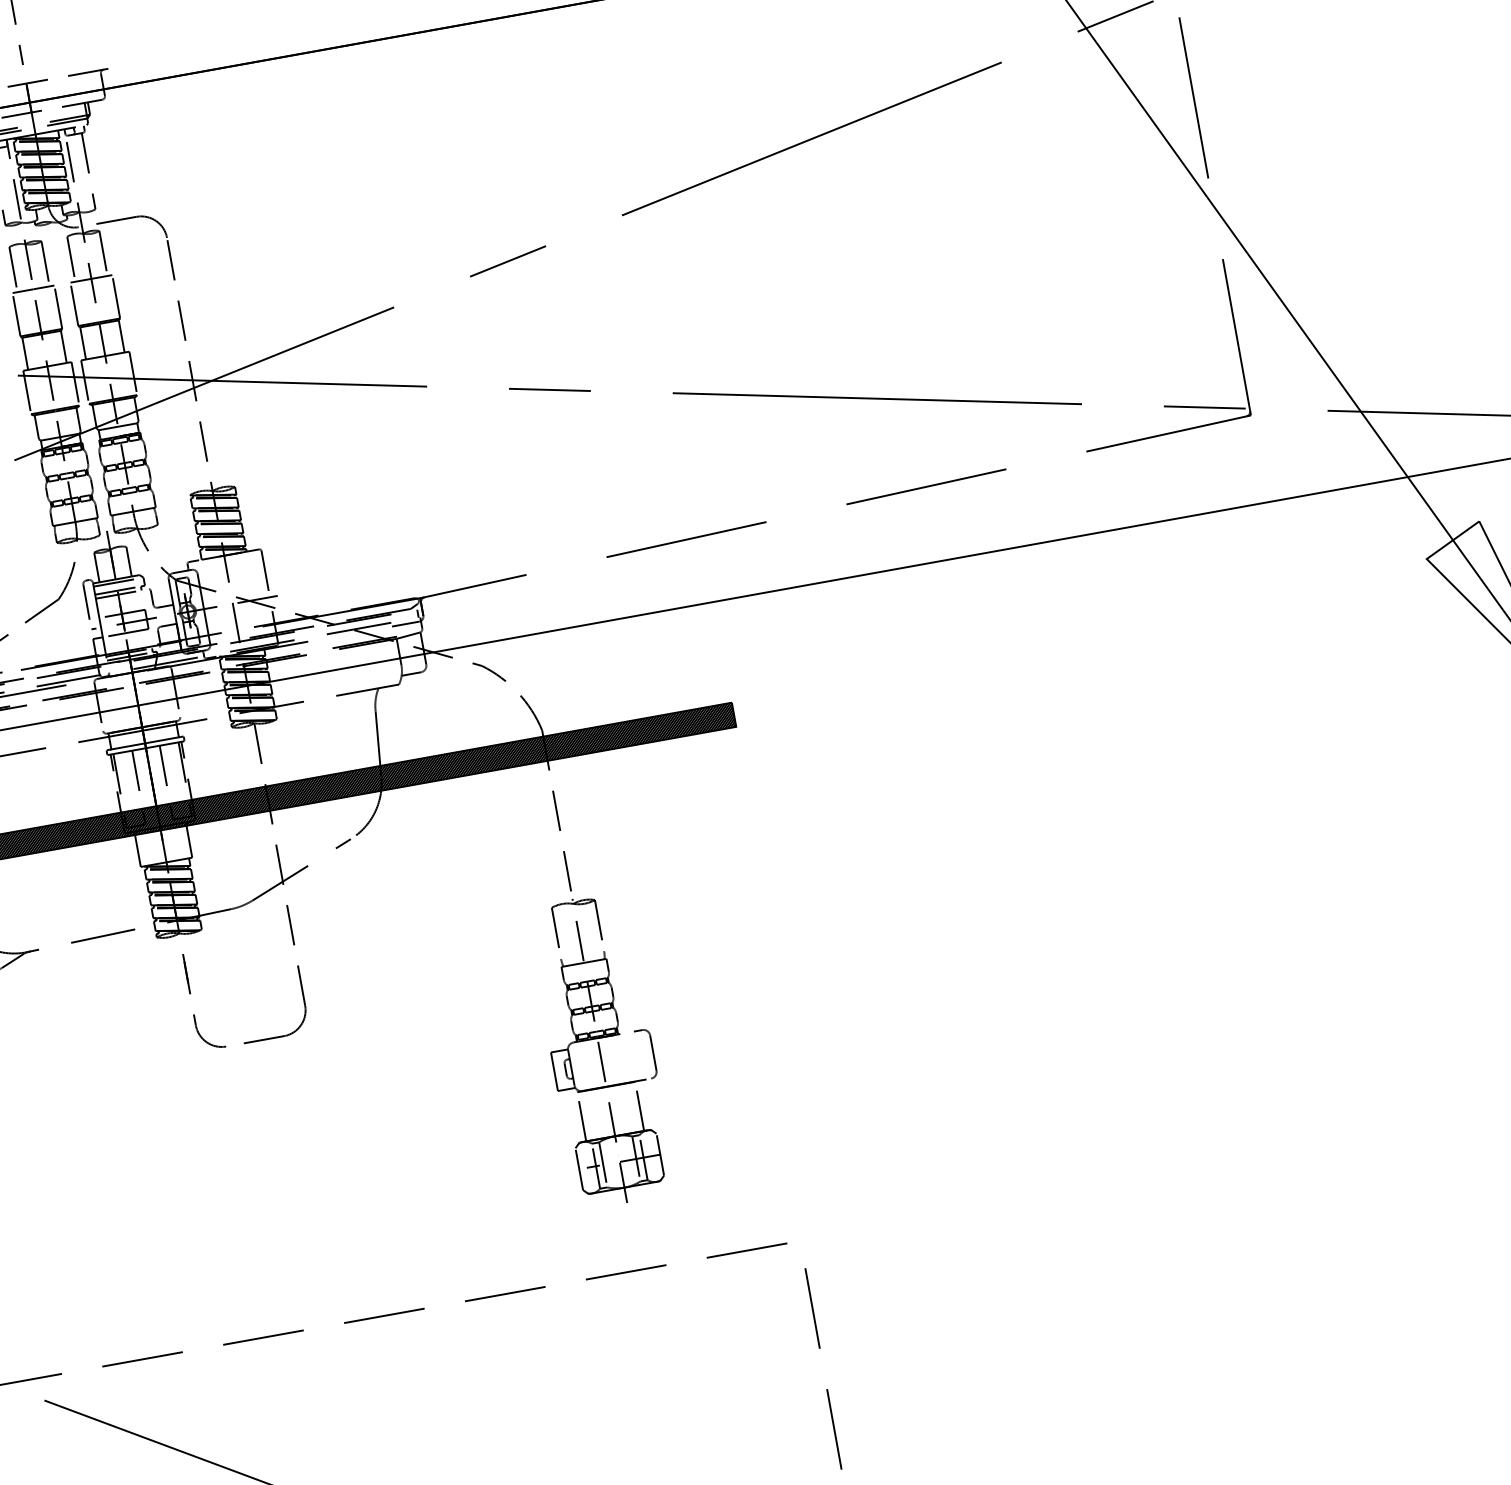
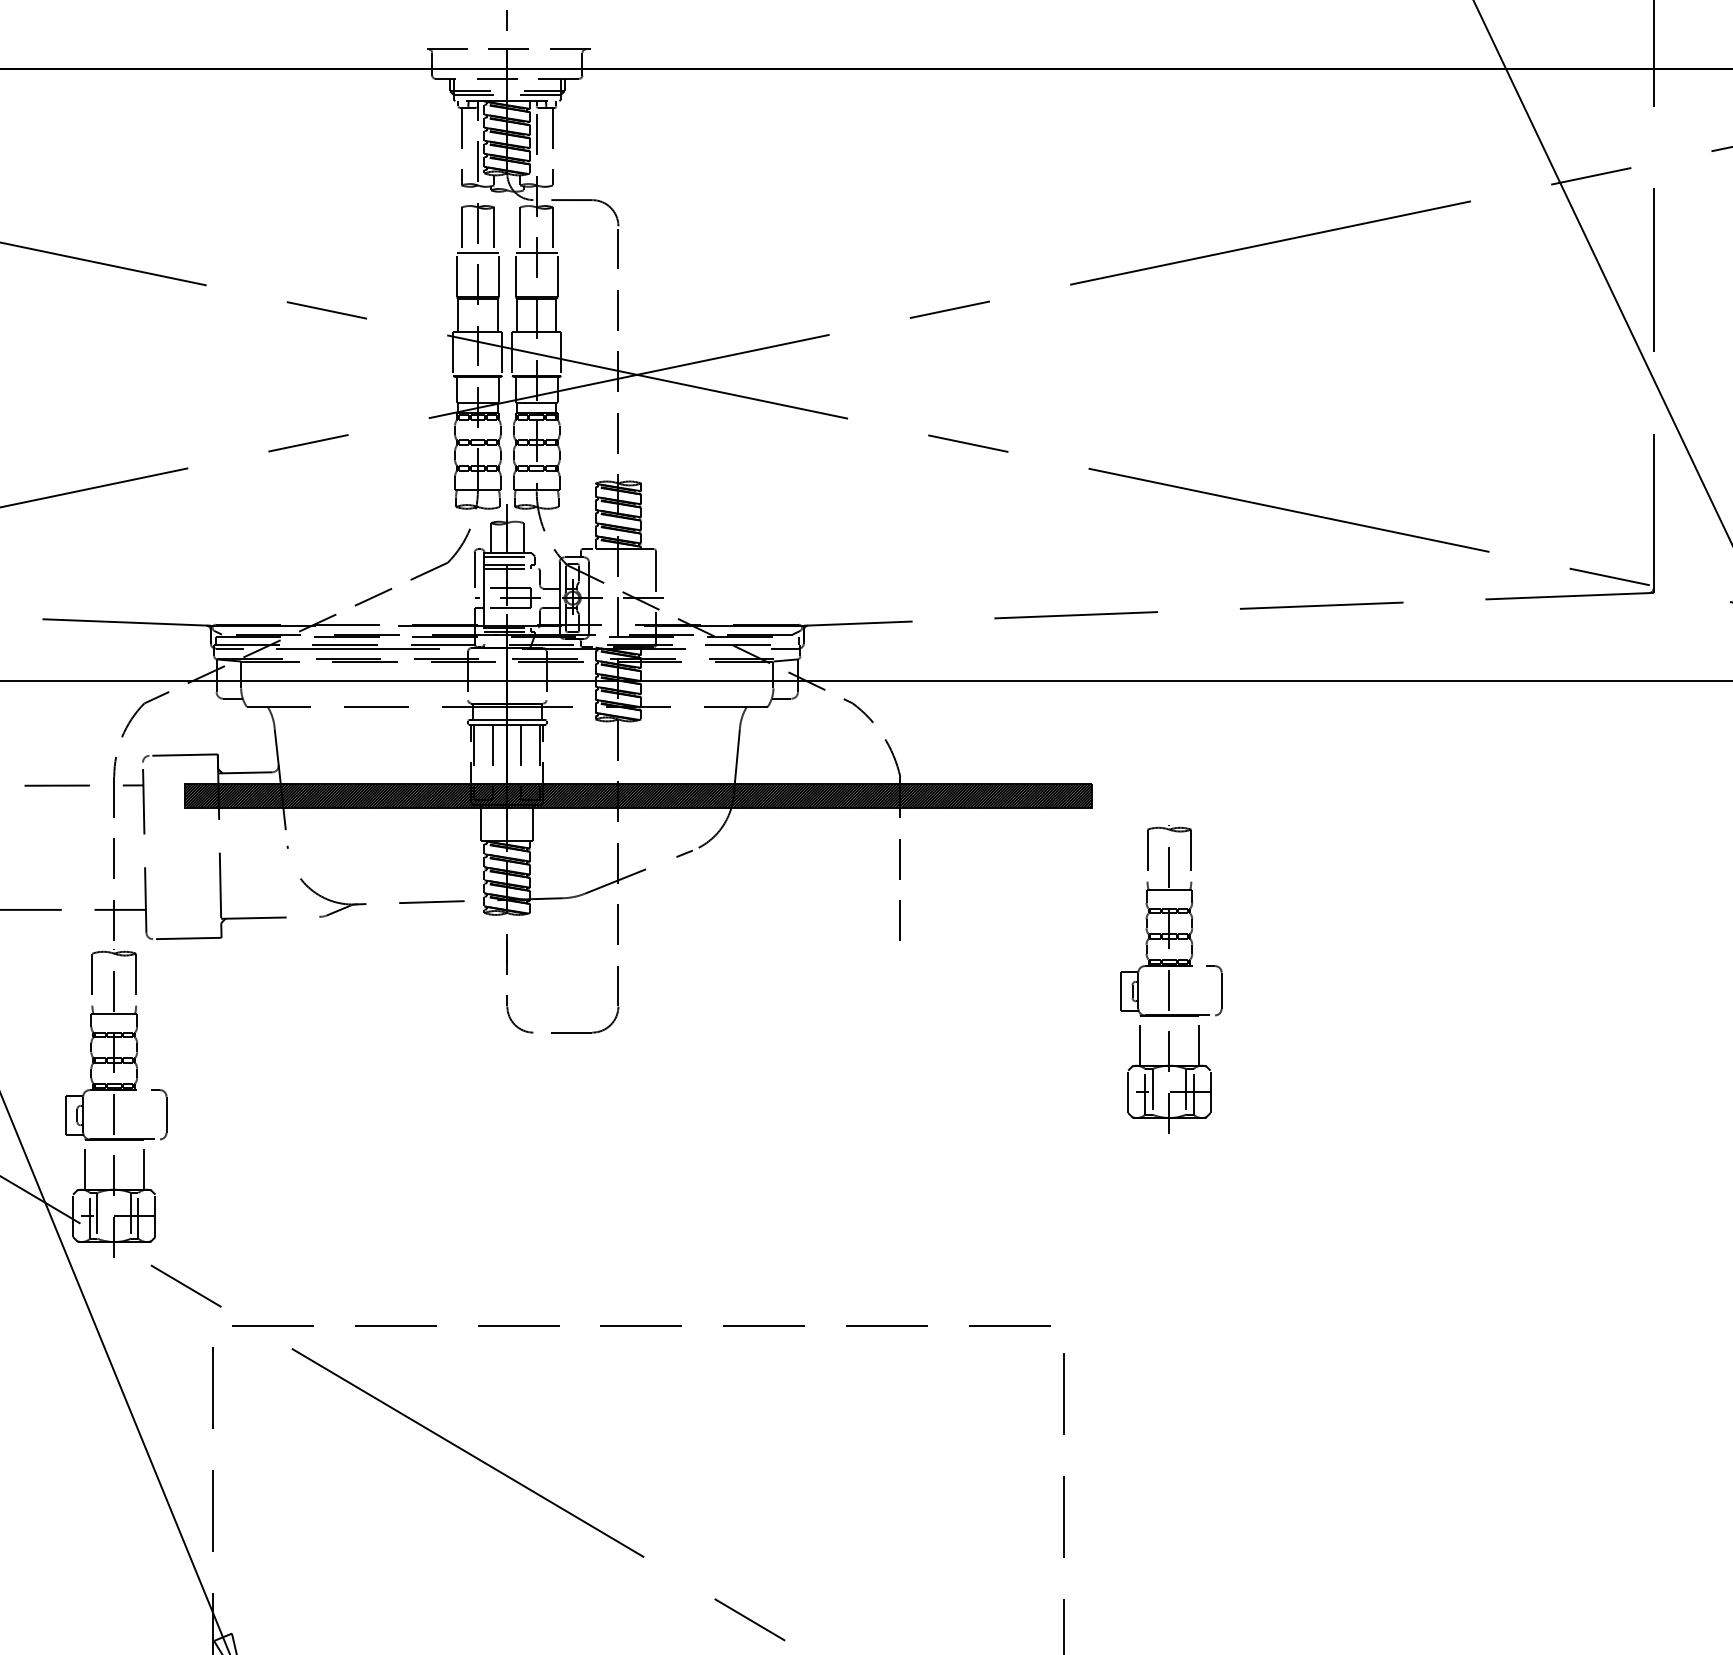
part: (601, 1050) -> (1171, 979), moved

